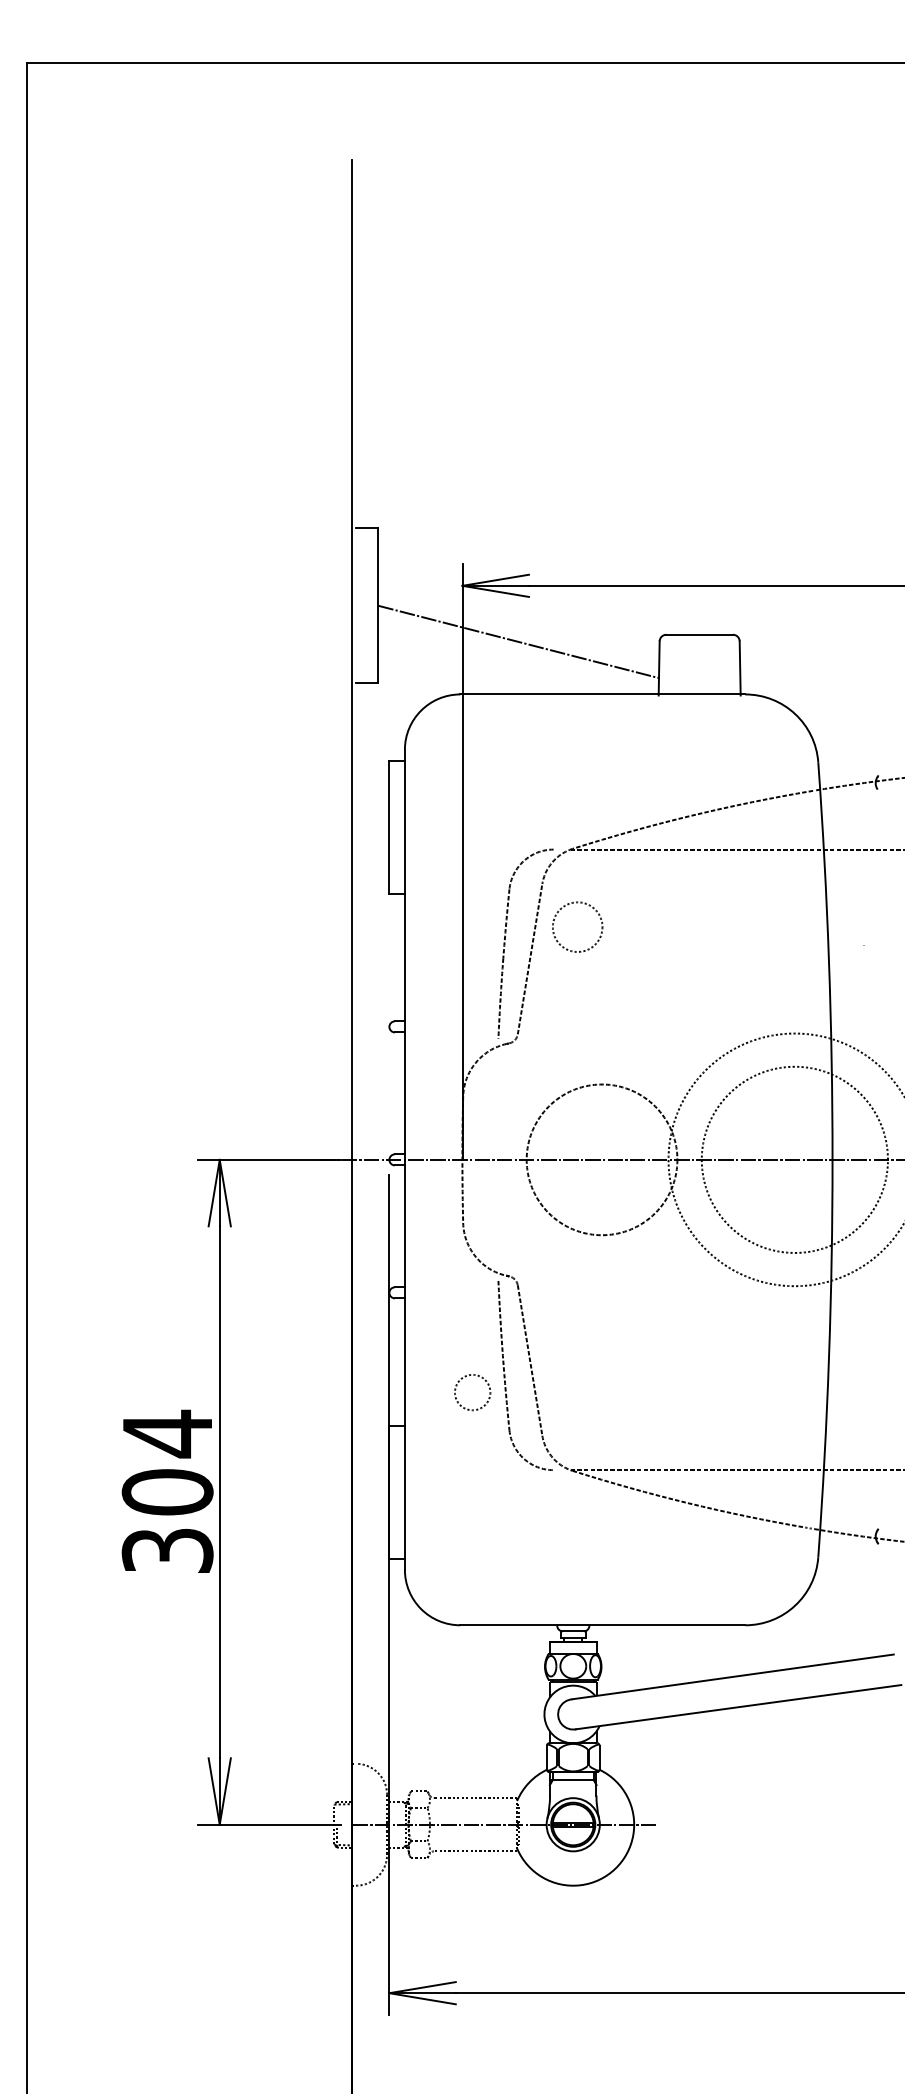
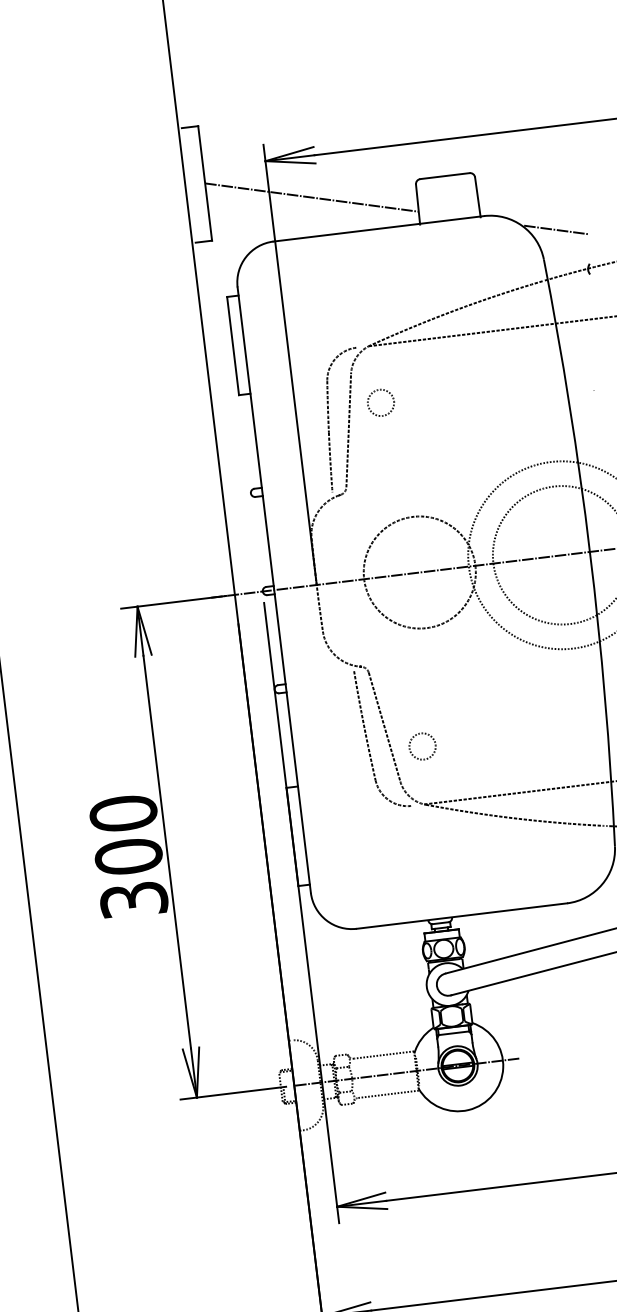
line: (839, 724) -> (556, 229), added
circle: (577, 926) -> (380, 402), size x0.71
circle: (472, 1392) -> (422, 746), moved
text: (167, 1433) -> (123, 813), 304 -> 300

